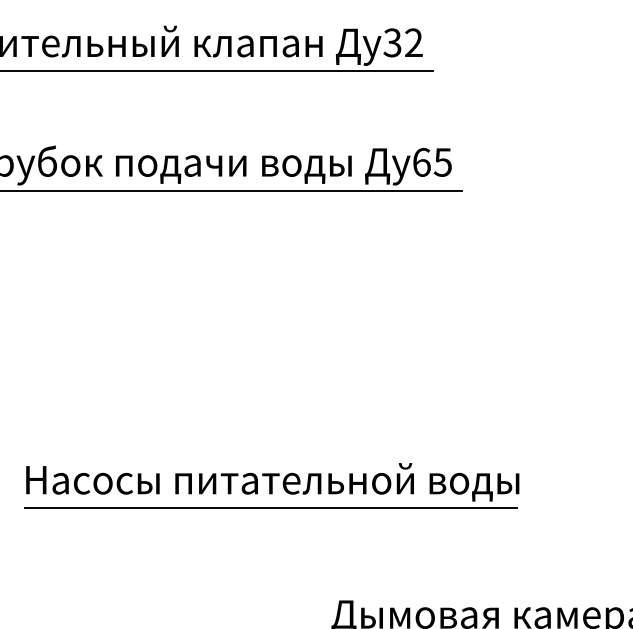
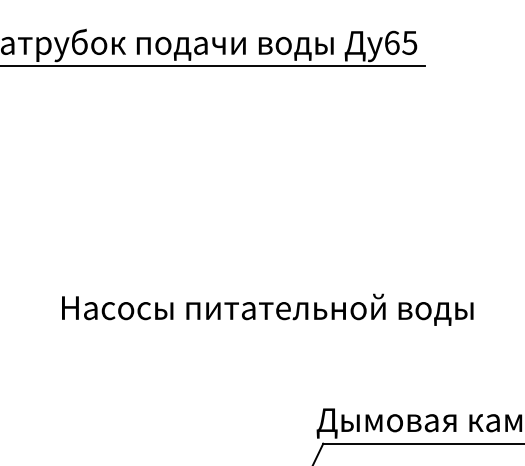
line: (270, 508) -> (265, 331), removed

